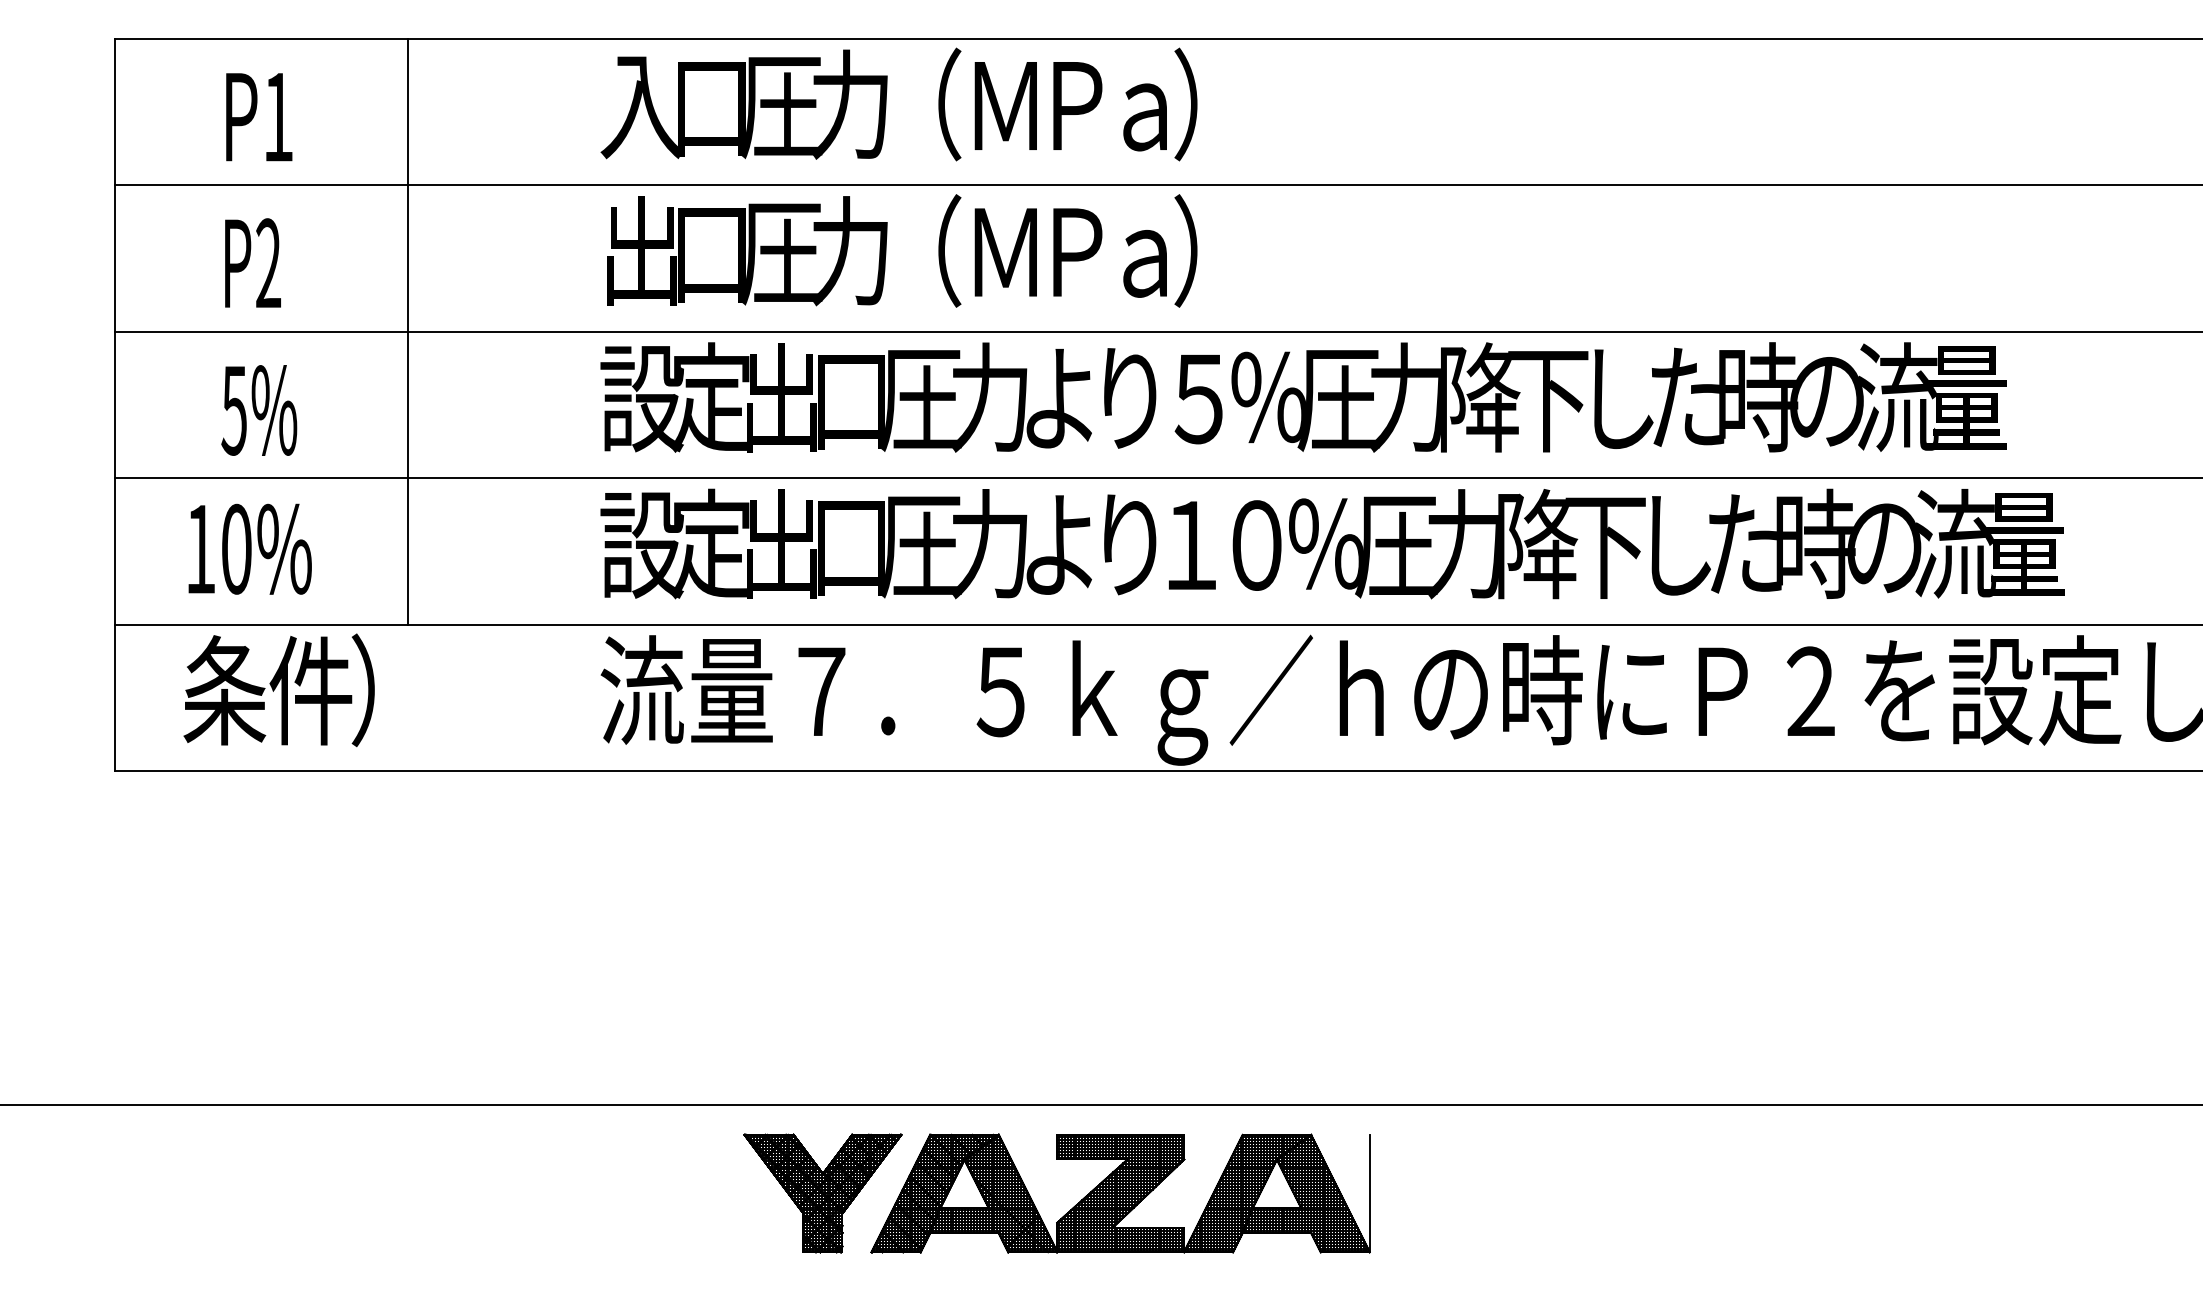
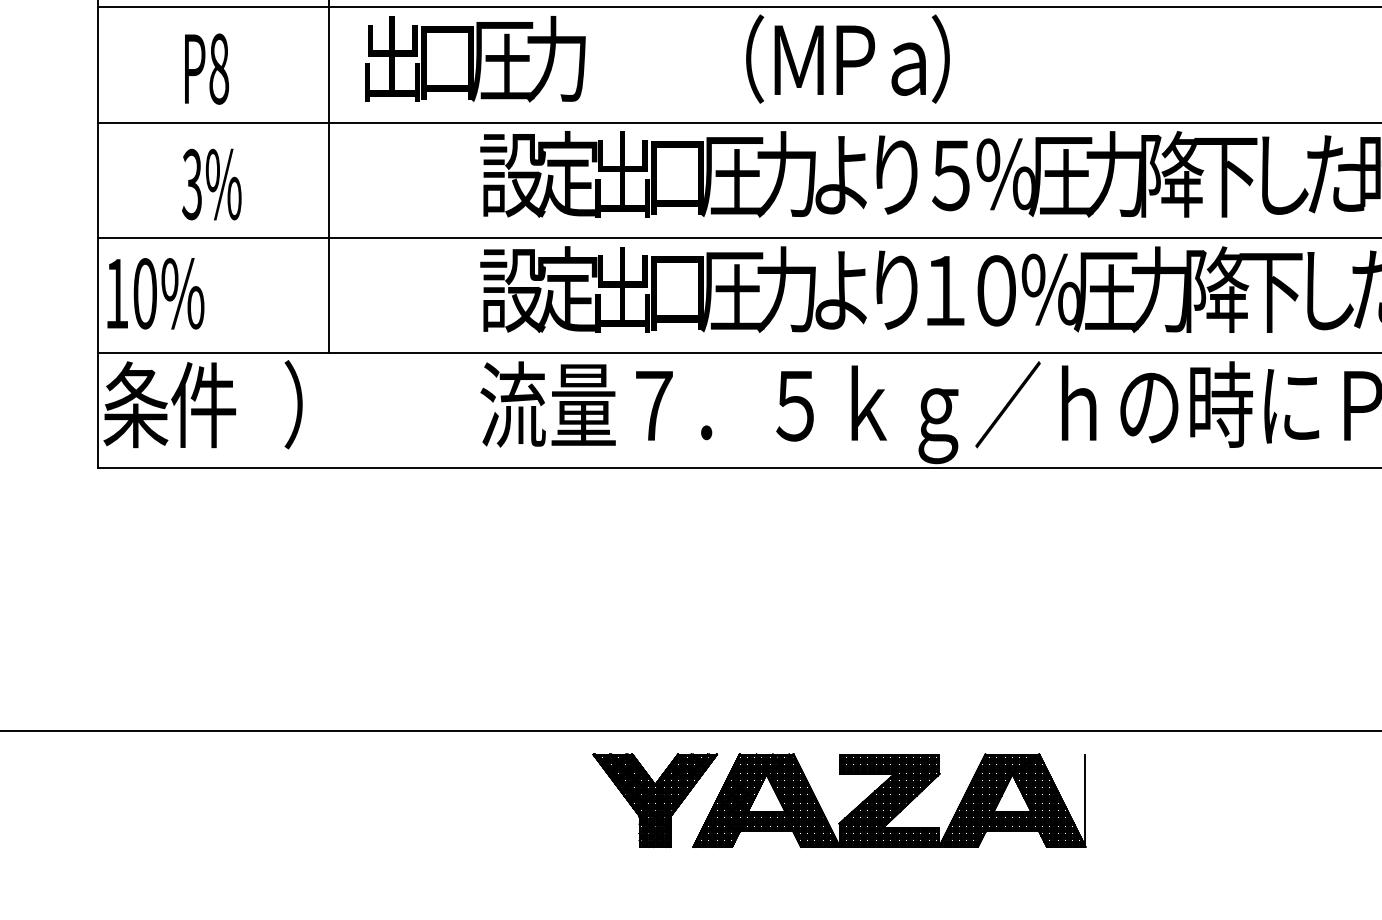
text: (747, 251) -> (475, 59), moved
text: (268, 263) -> (219, 68), P2 -> P8
text: (233, 410) -> (191, 184), 5% -> 3%
text: (249, 548) -> (155, 293), moved
text: (267, 690) -> (169, 404), moved

